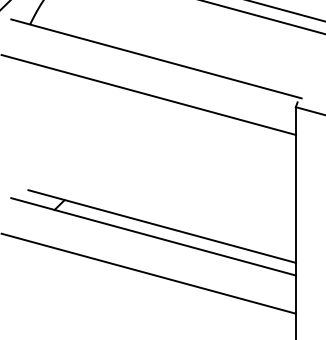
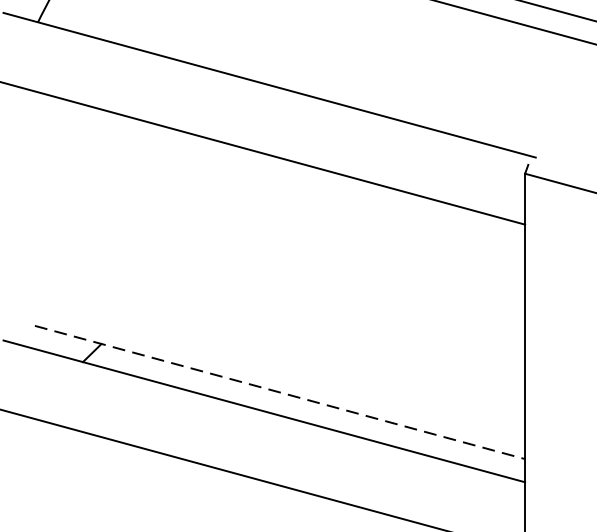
line: (162, 226) -> (280, 392), solid -> dashed

